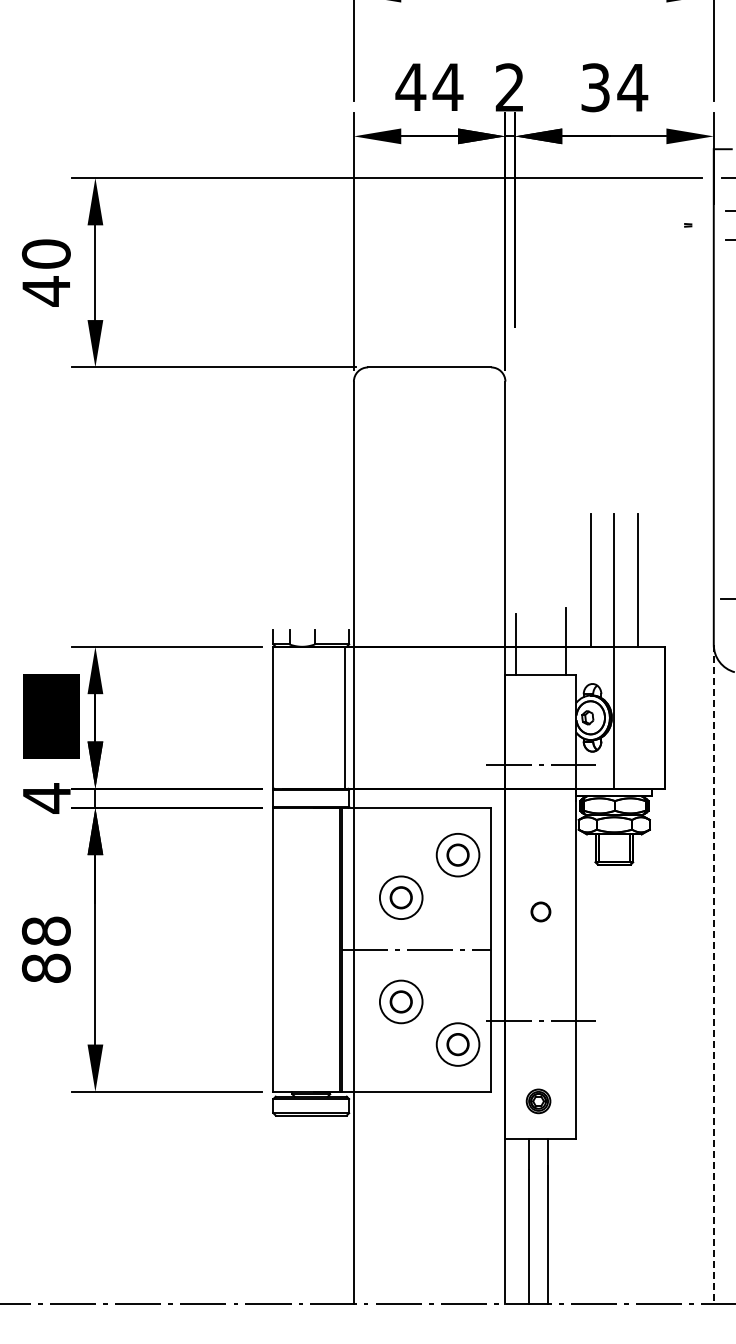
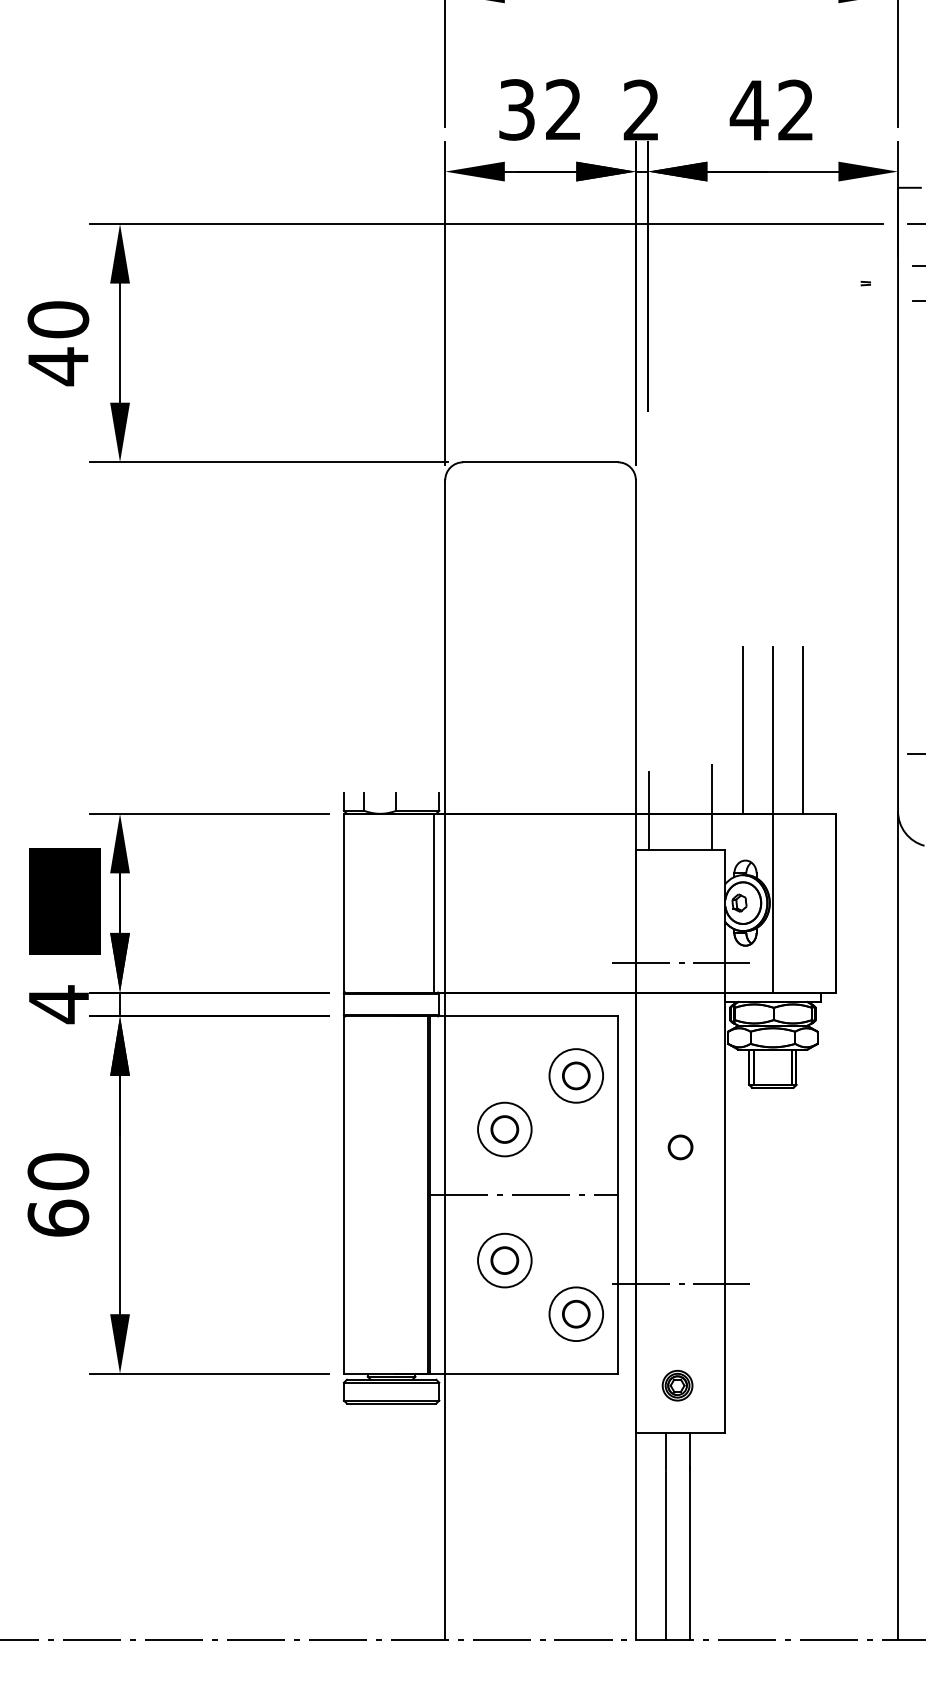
text: (429, 86) -> (540, 108), 44 -> 32
text: (614, 87) -> (773, 110), 34 -> 42
text: (45, 949) -> (57, 1194), 88 -> 60
line: (713, 974) -> (897, 1226), dashed -> solid

